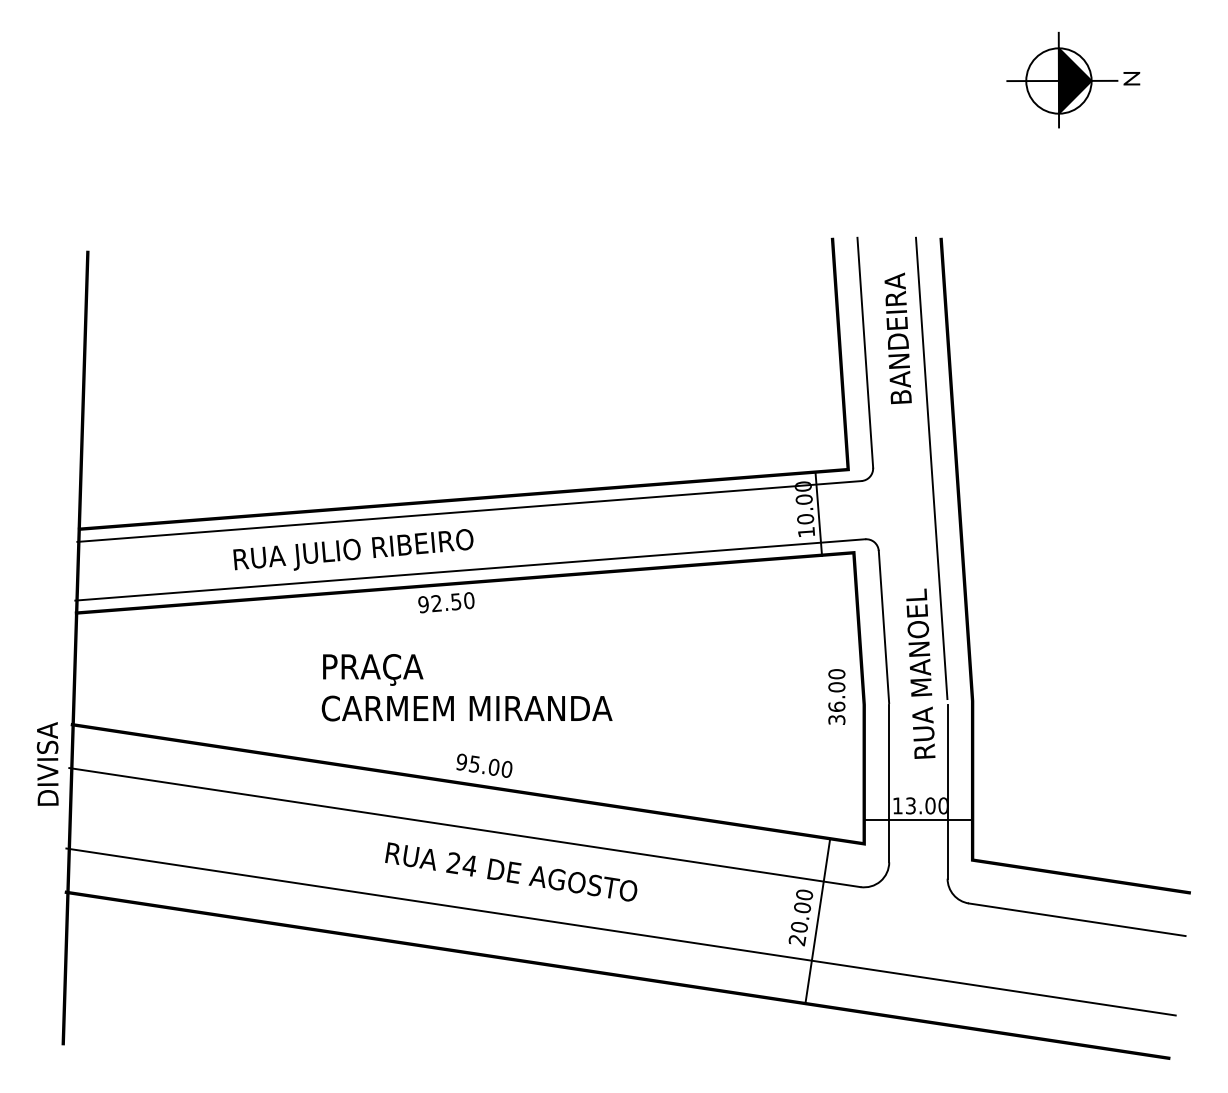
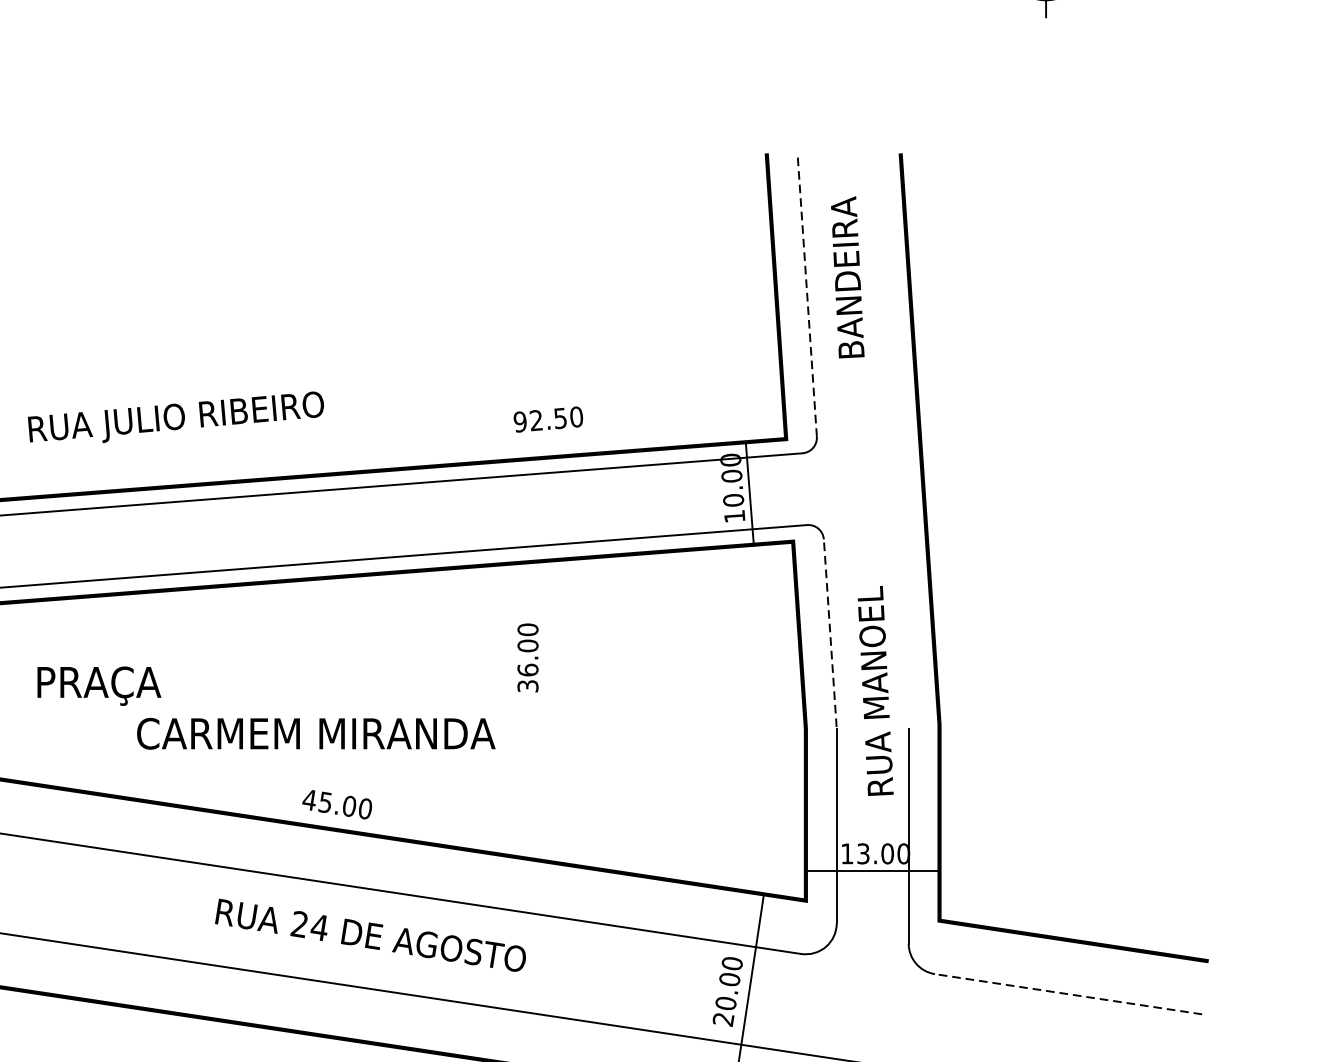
line: (865, 352) -> (807, 294), solid -> dashed
line: (931, 468) -> (888, 437), removed
text: (353, 549) -> (176, 416), moved
text: (446, 602) -> (548, 419), moved
line: (883, 626) -> (829, 632), solid -> dashed
text: (373, 669) -> (99, 685), moved
text: (836, 696) -> (527, 657), moved
text: (461, 761) -> (309, 799), 95.00 -> 45.00
line: (1077, 919) -> (1068, 993), solid -> dashed

